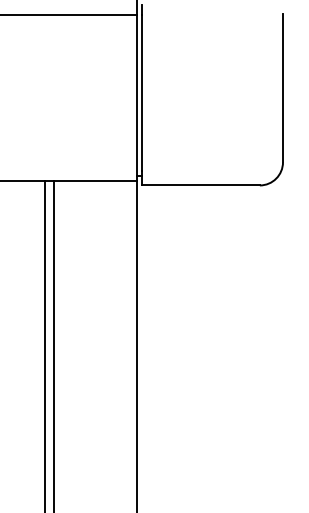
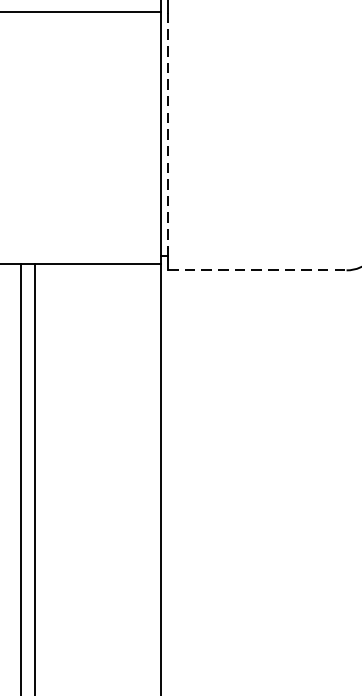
line: (141, 93) -> (167, 131), solid -> dashed
line: (200, 185) -> (256, 270), solid -> dashed

